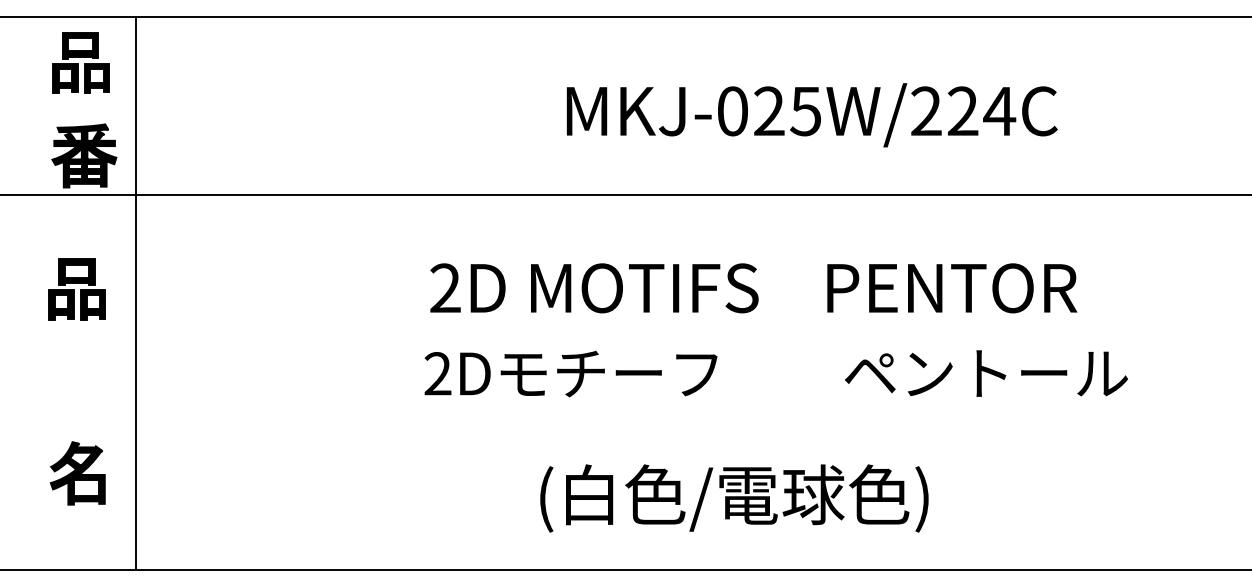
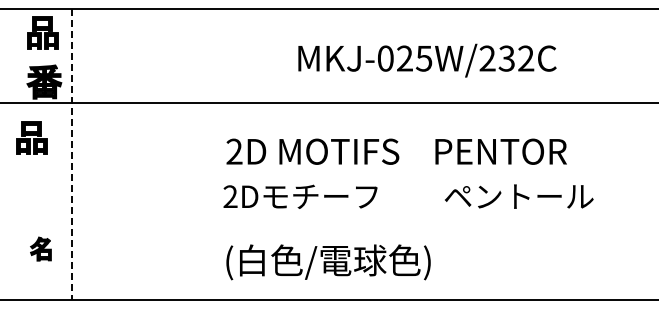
text: (981, 111) -> (516, 58), MKJ-025W/224C -> MKJ-025W/232C
part: (76, 287) -> (31, 137), moved
line: (135, 293) -> (71, 154), solid -> dashed
part: (76, 472) -> (40, 248), size x0.7
text: (734, 498) -> (328, 262), moved

